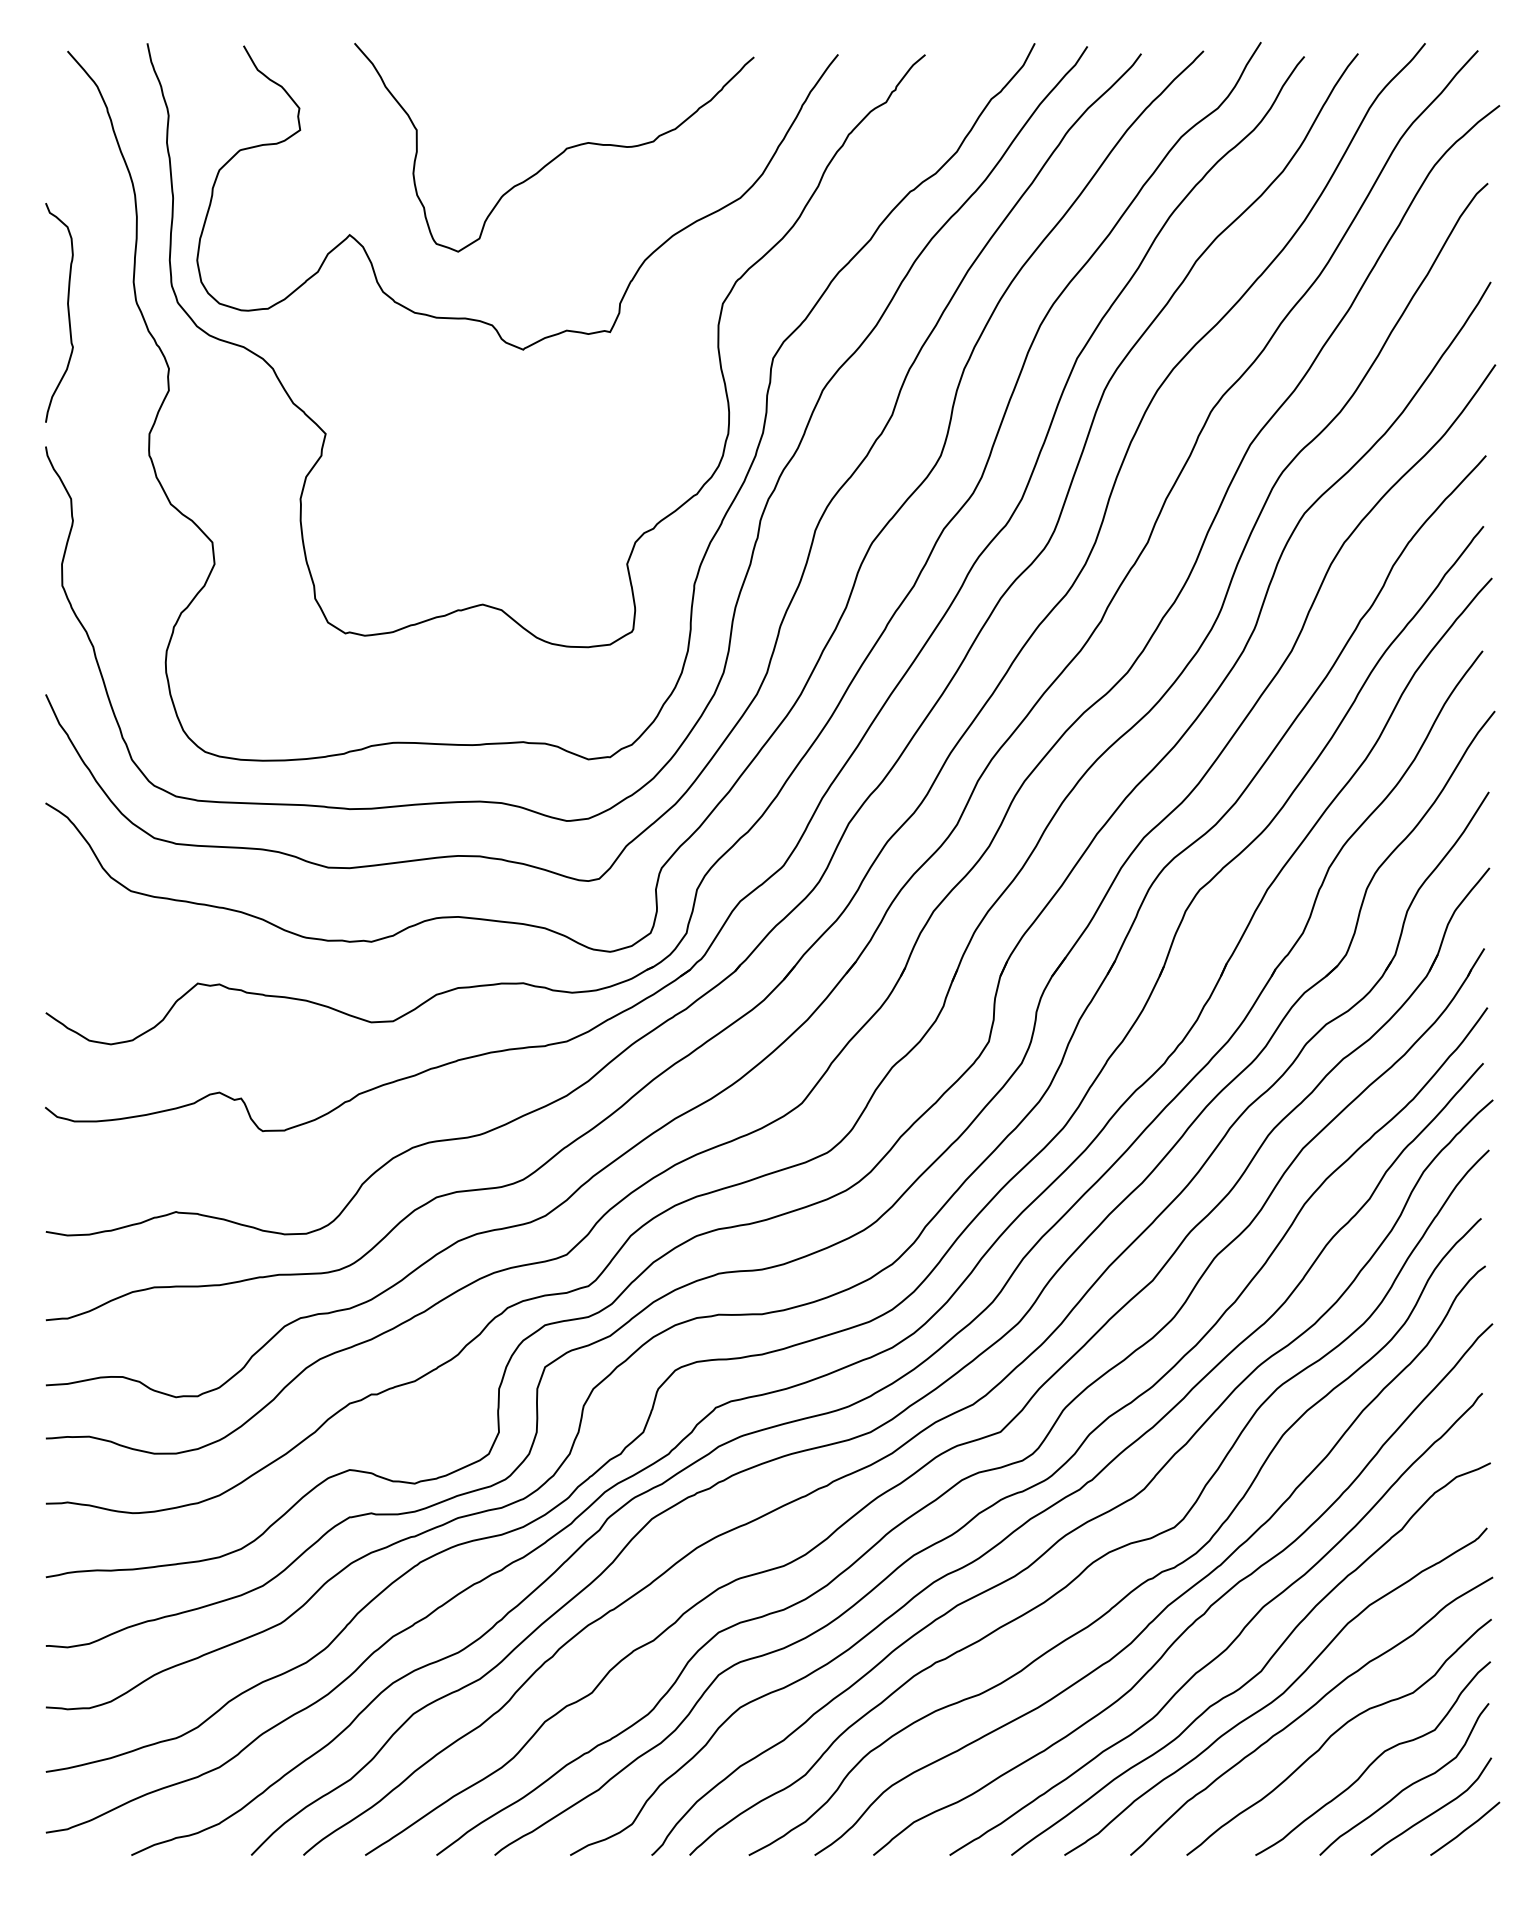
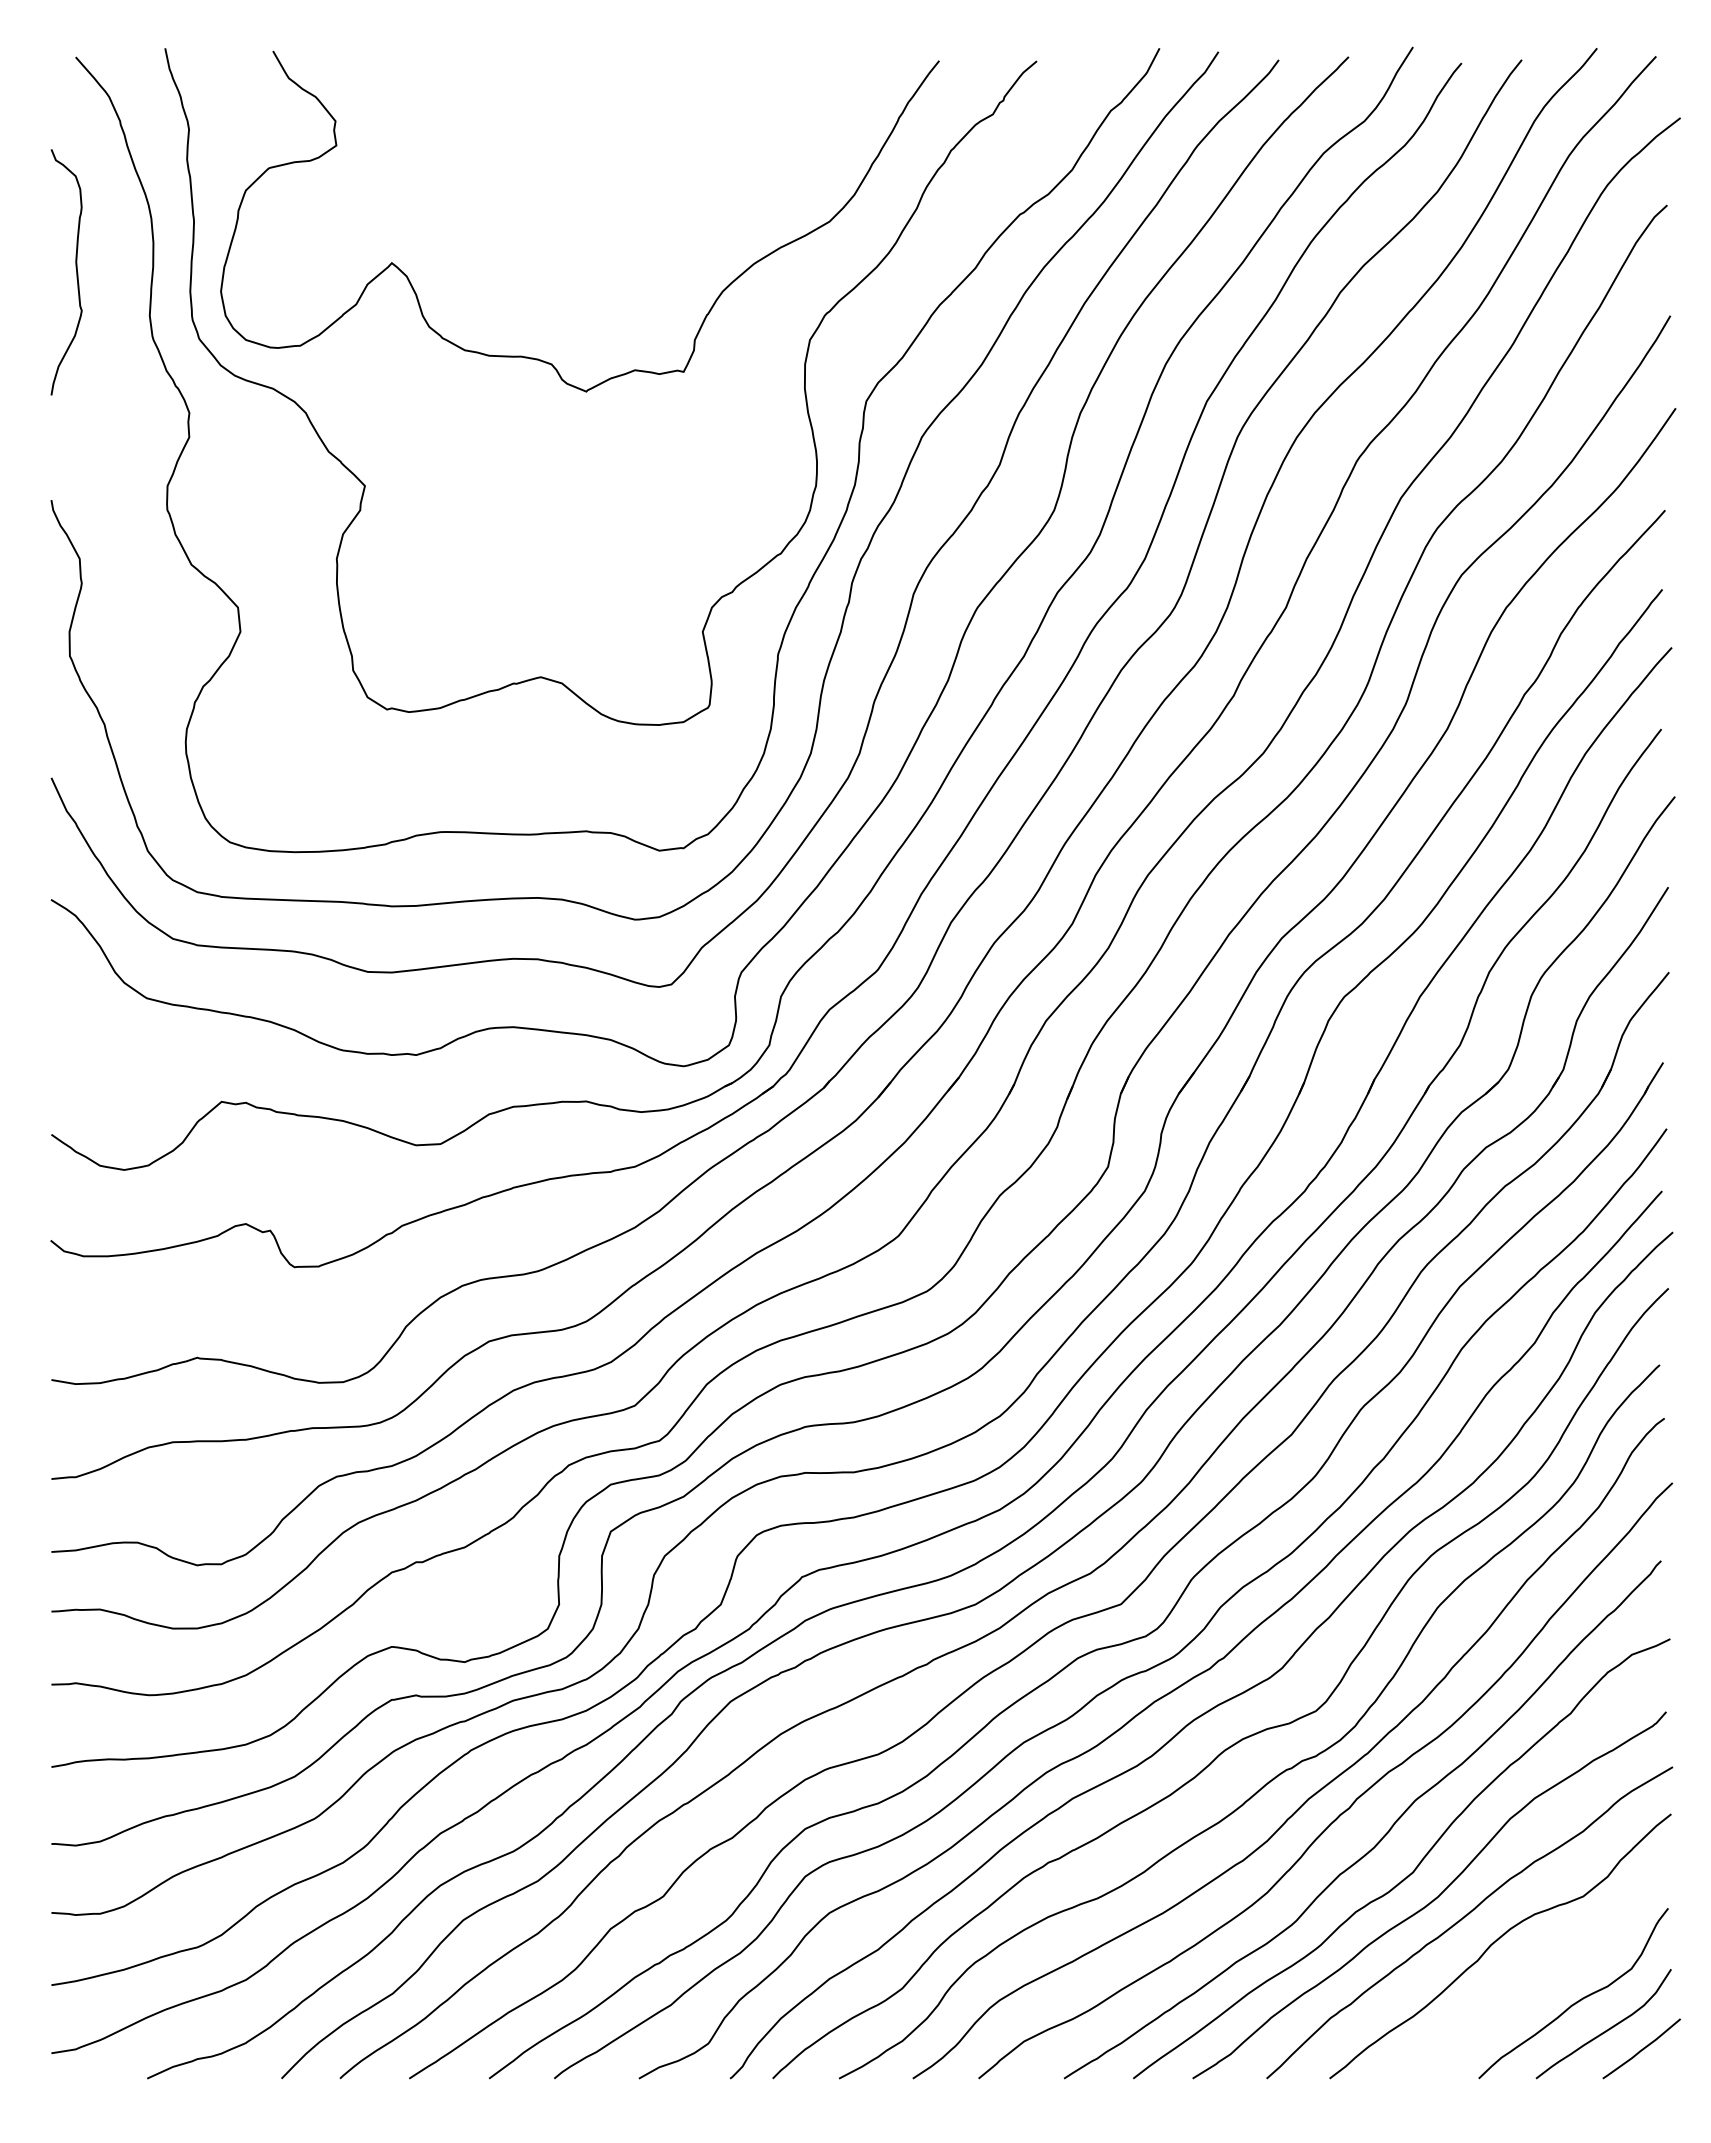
curve: (560, 153) -> (627, 171), removed
curve: (67, 309) -> (75, 268), moved
curve: (1373, 1759) -> (1539, 1971), removed

